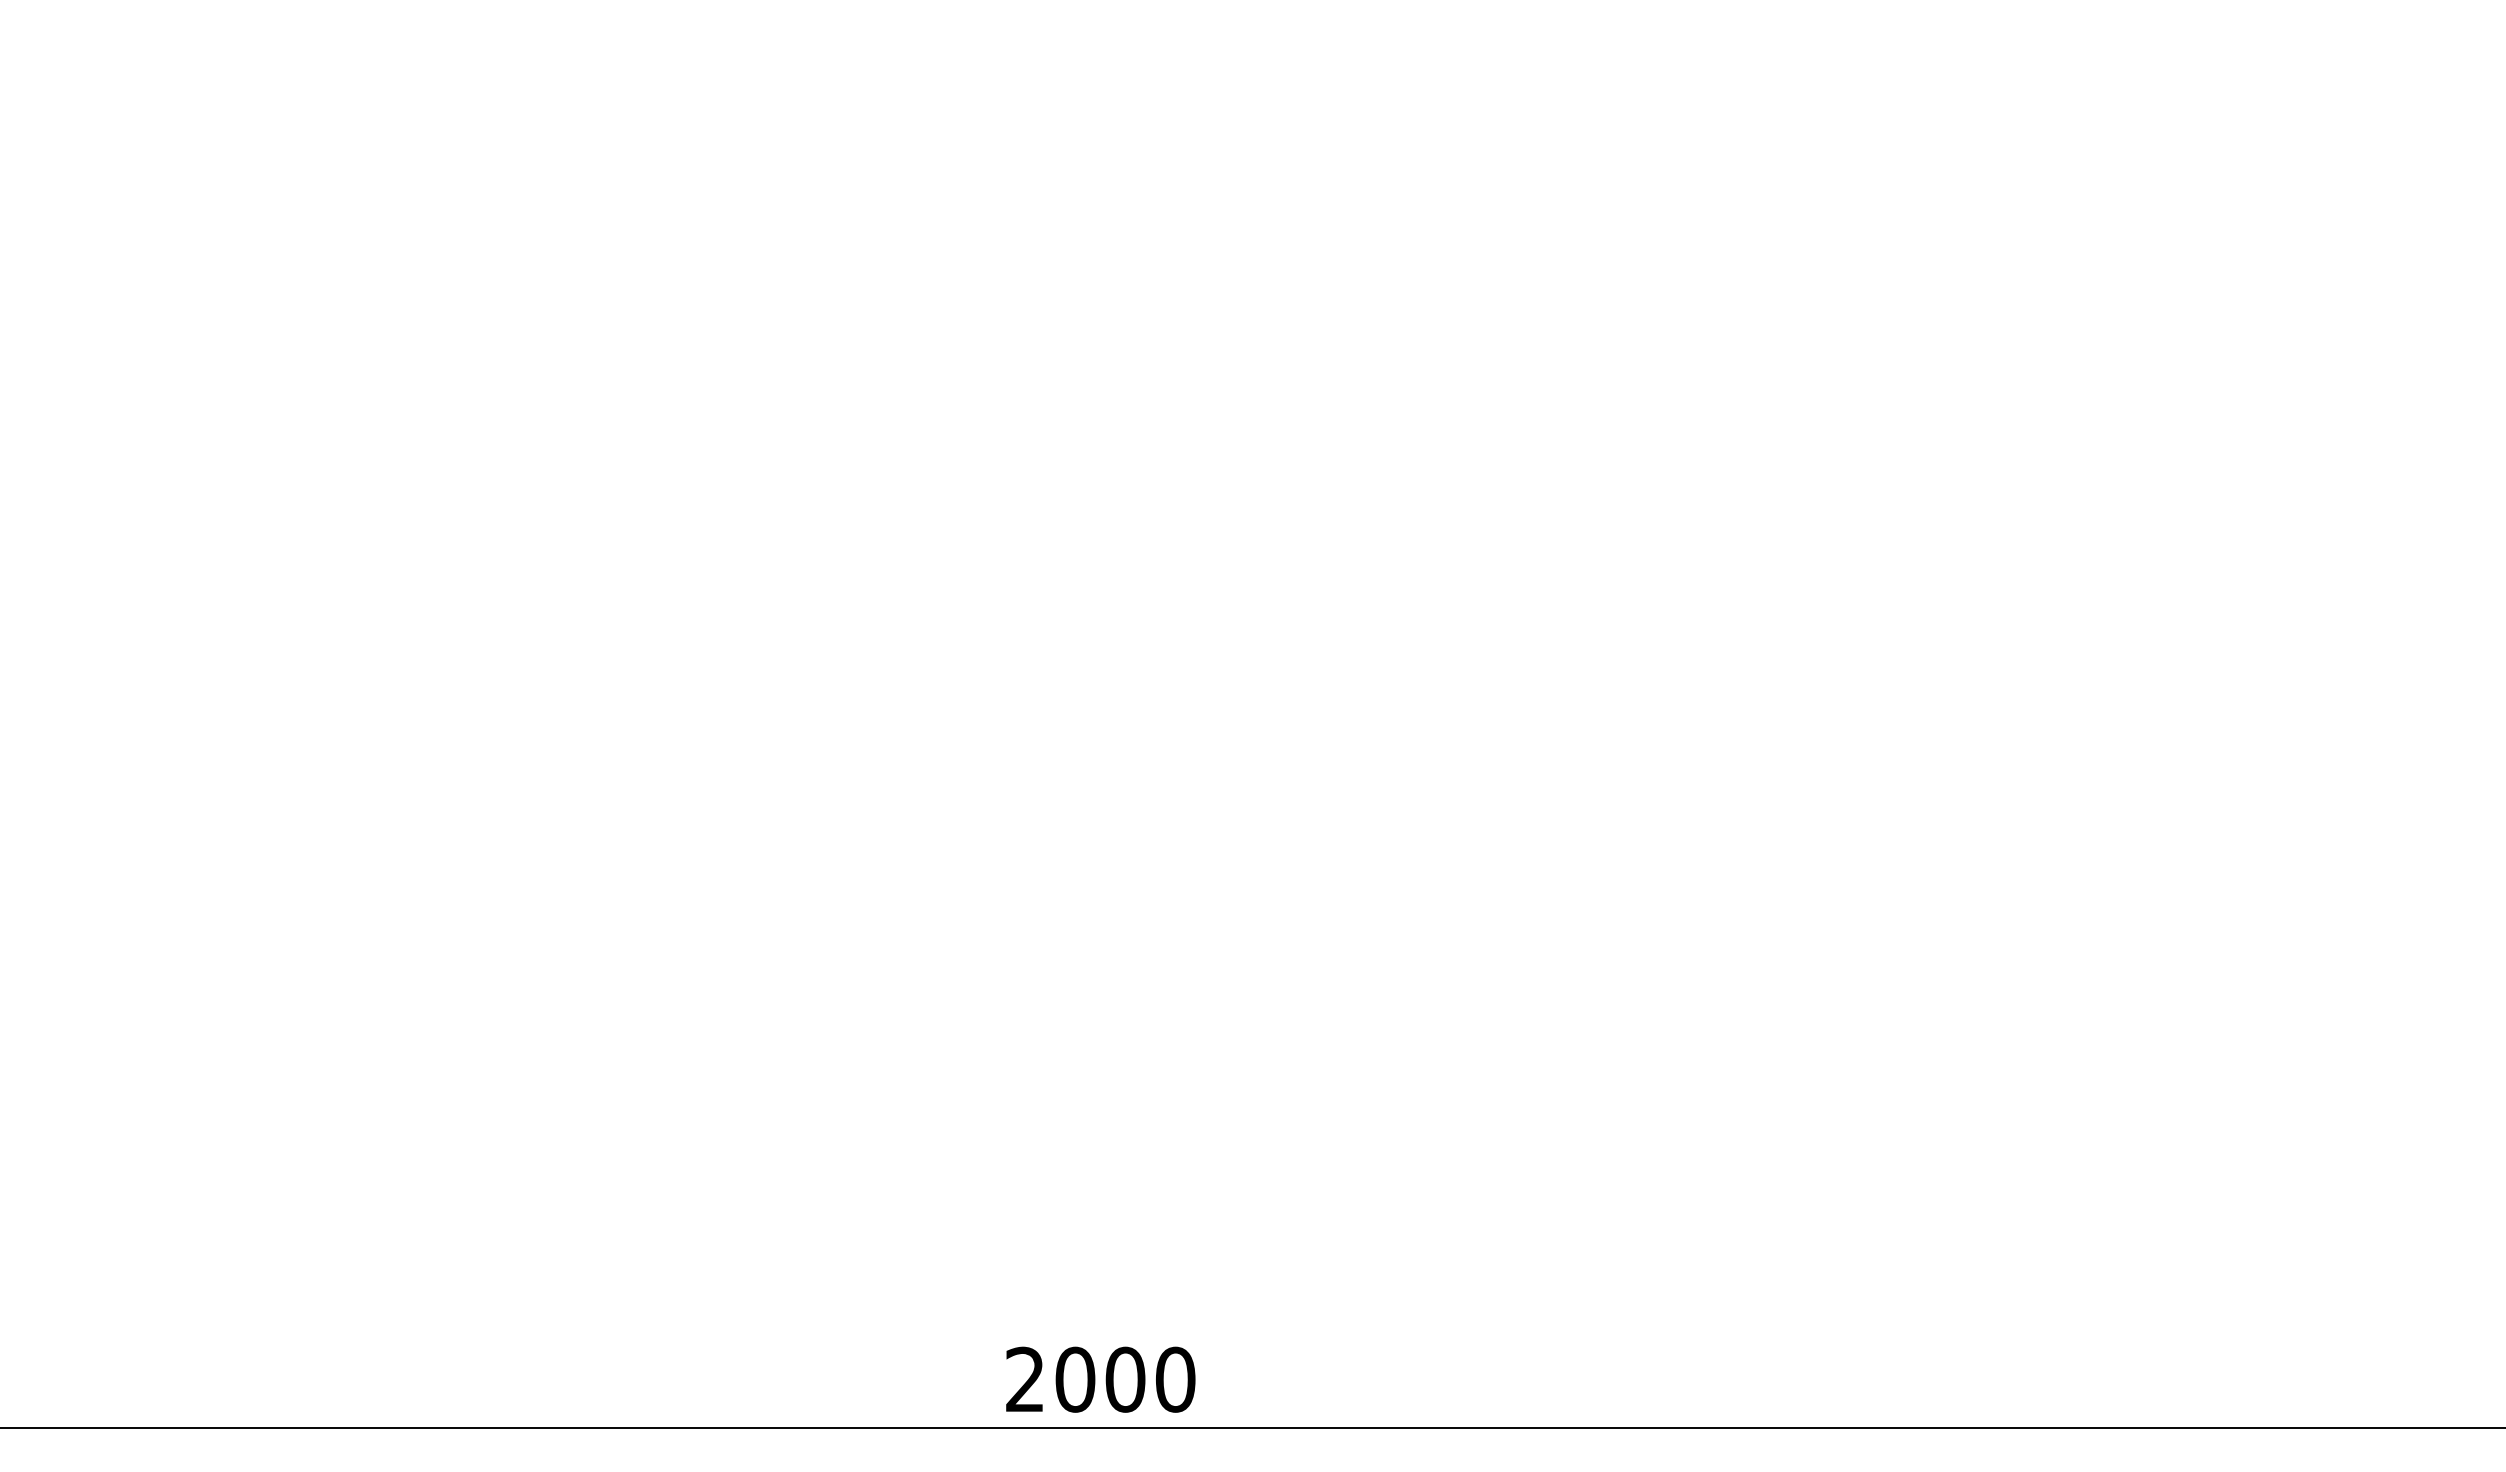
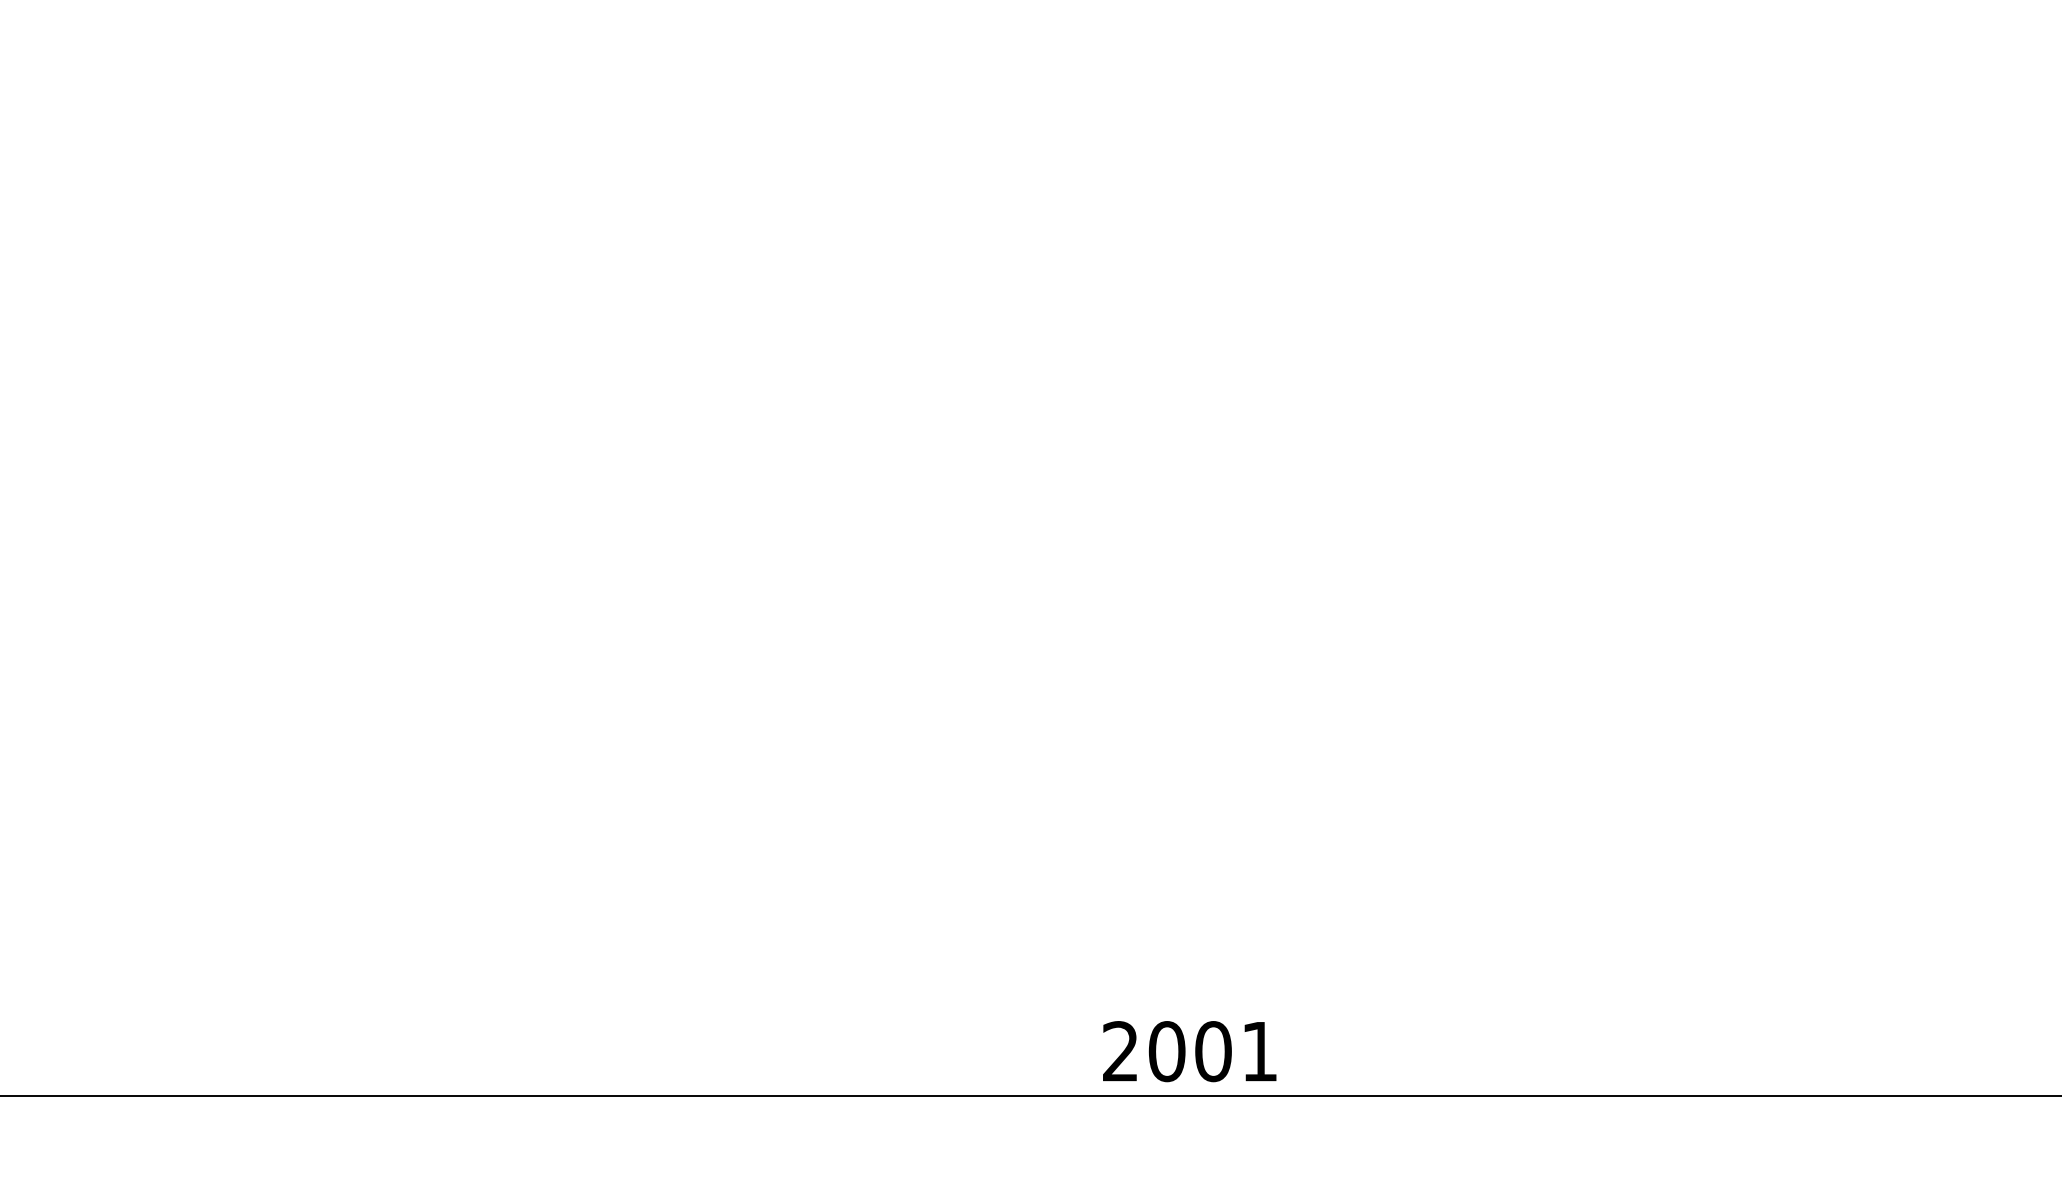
text: (1175, 1379) -> (1259, 1051), 2000 -> 2001

